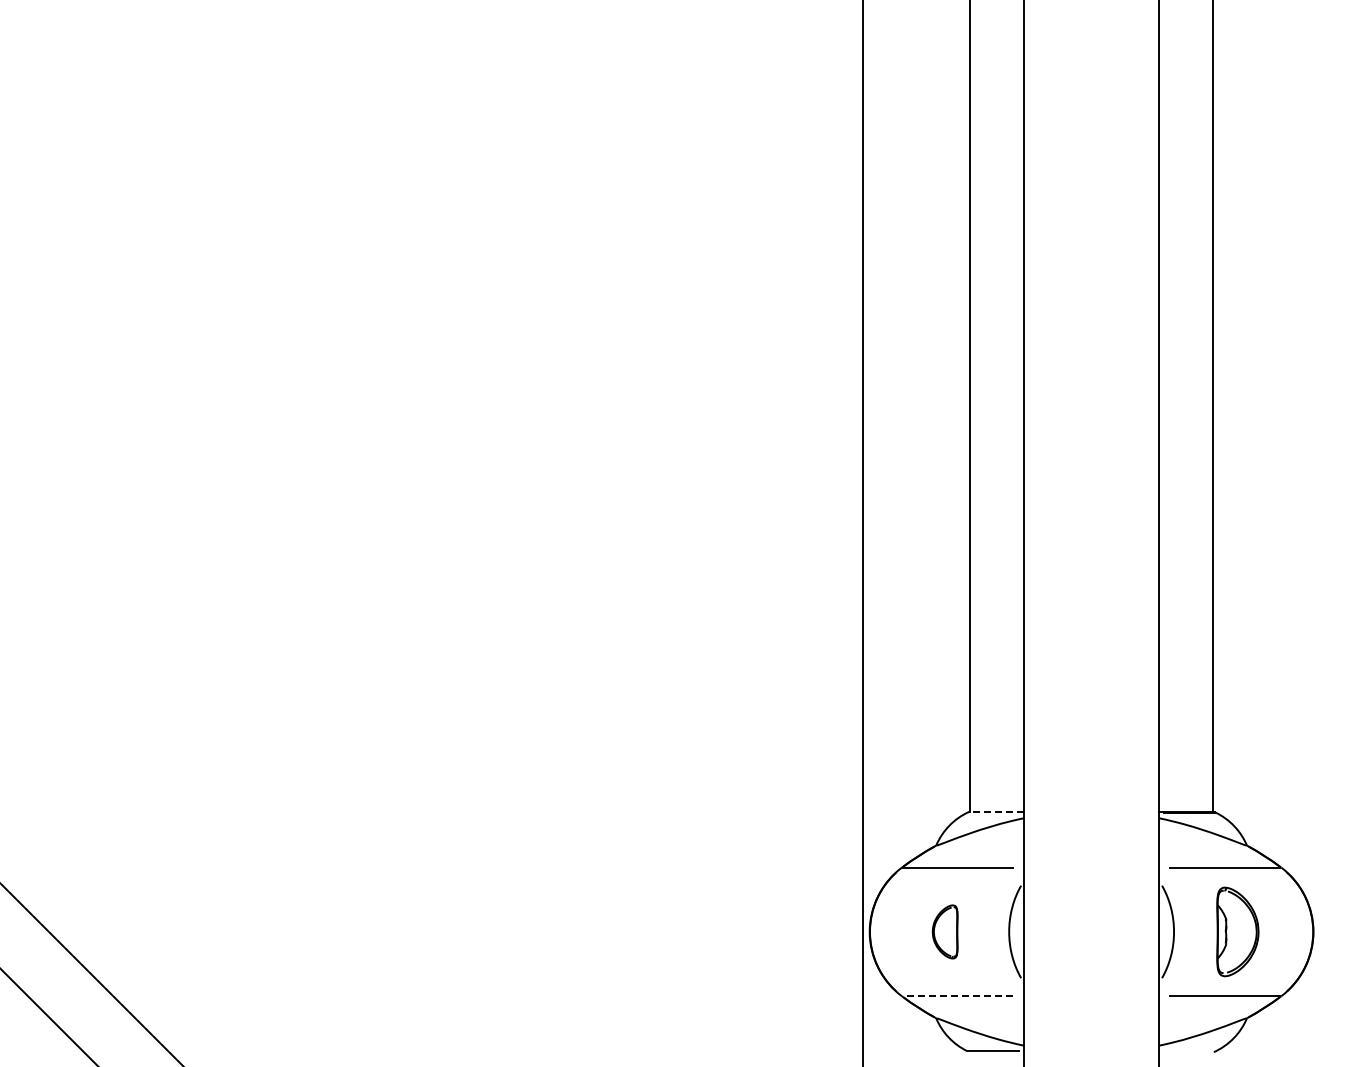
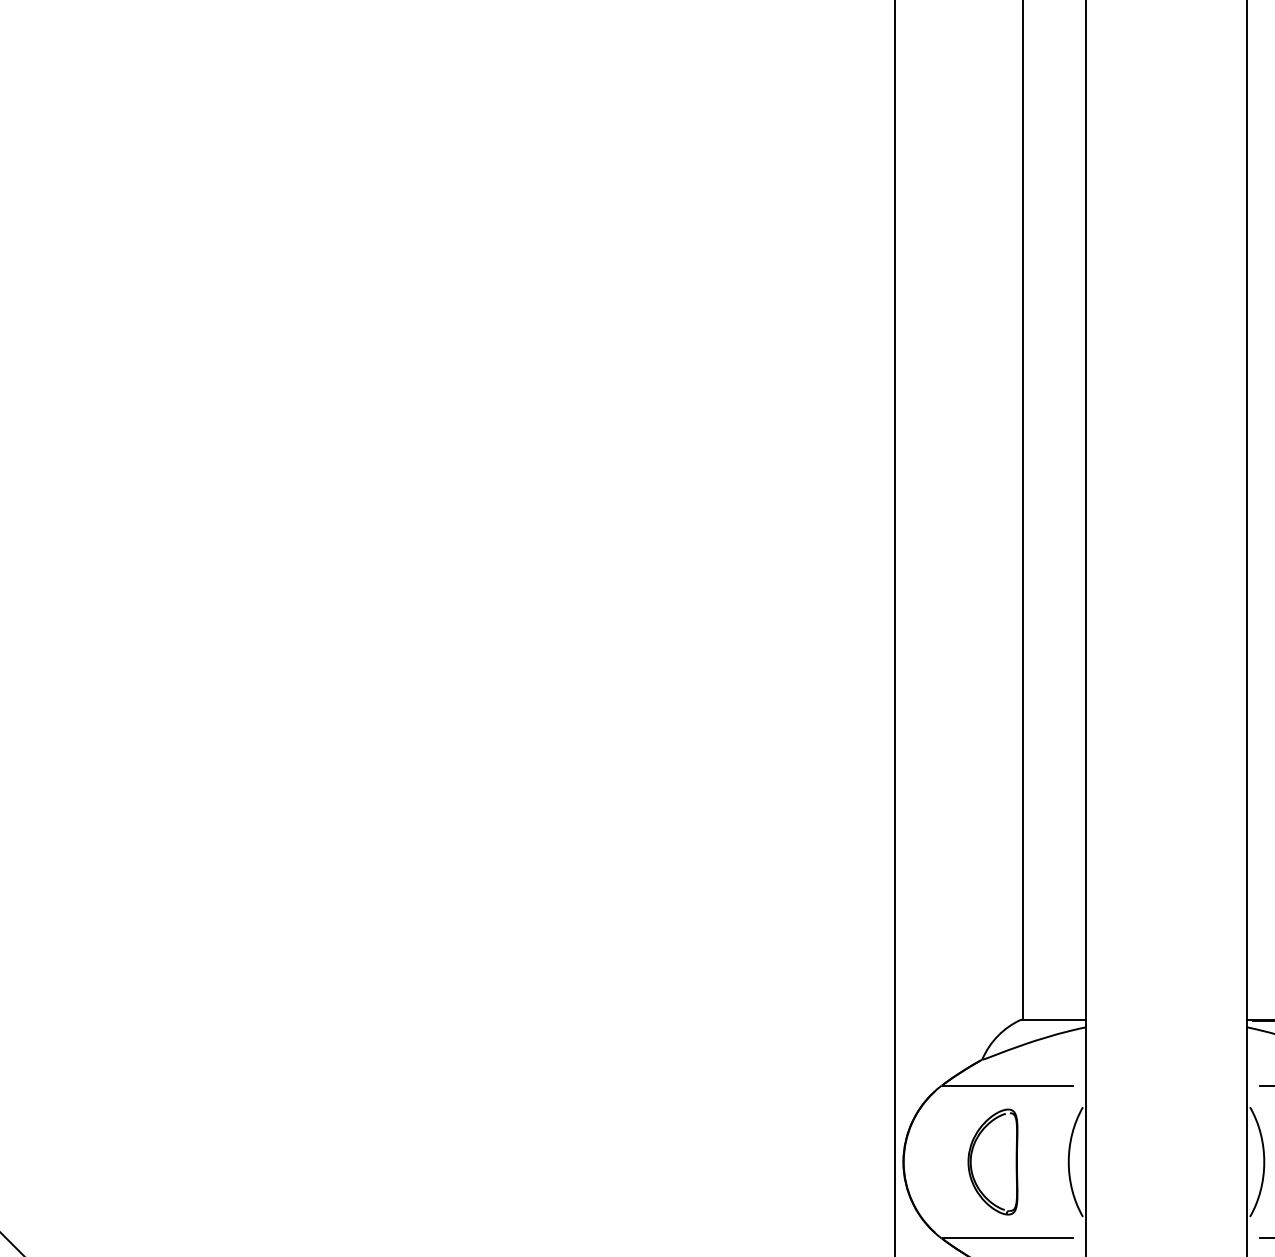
line: (996, 811) -> (1053, 1019), dashed -> solid
part: (944, 931) -> (992, 1161), size x1.67
line: (958, 996) -> (1008, 1238), dashed -> solid

